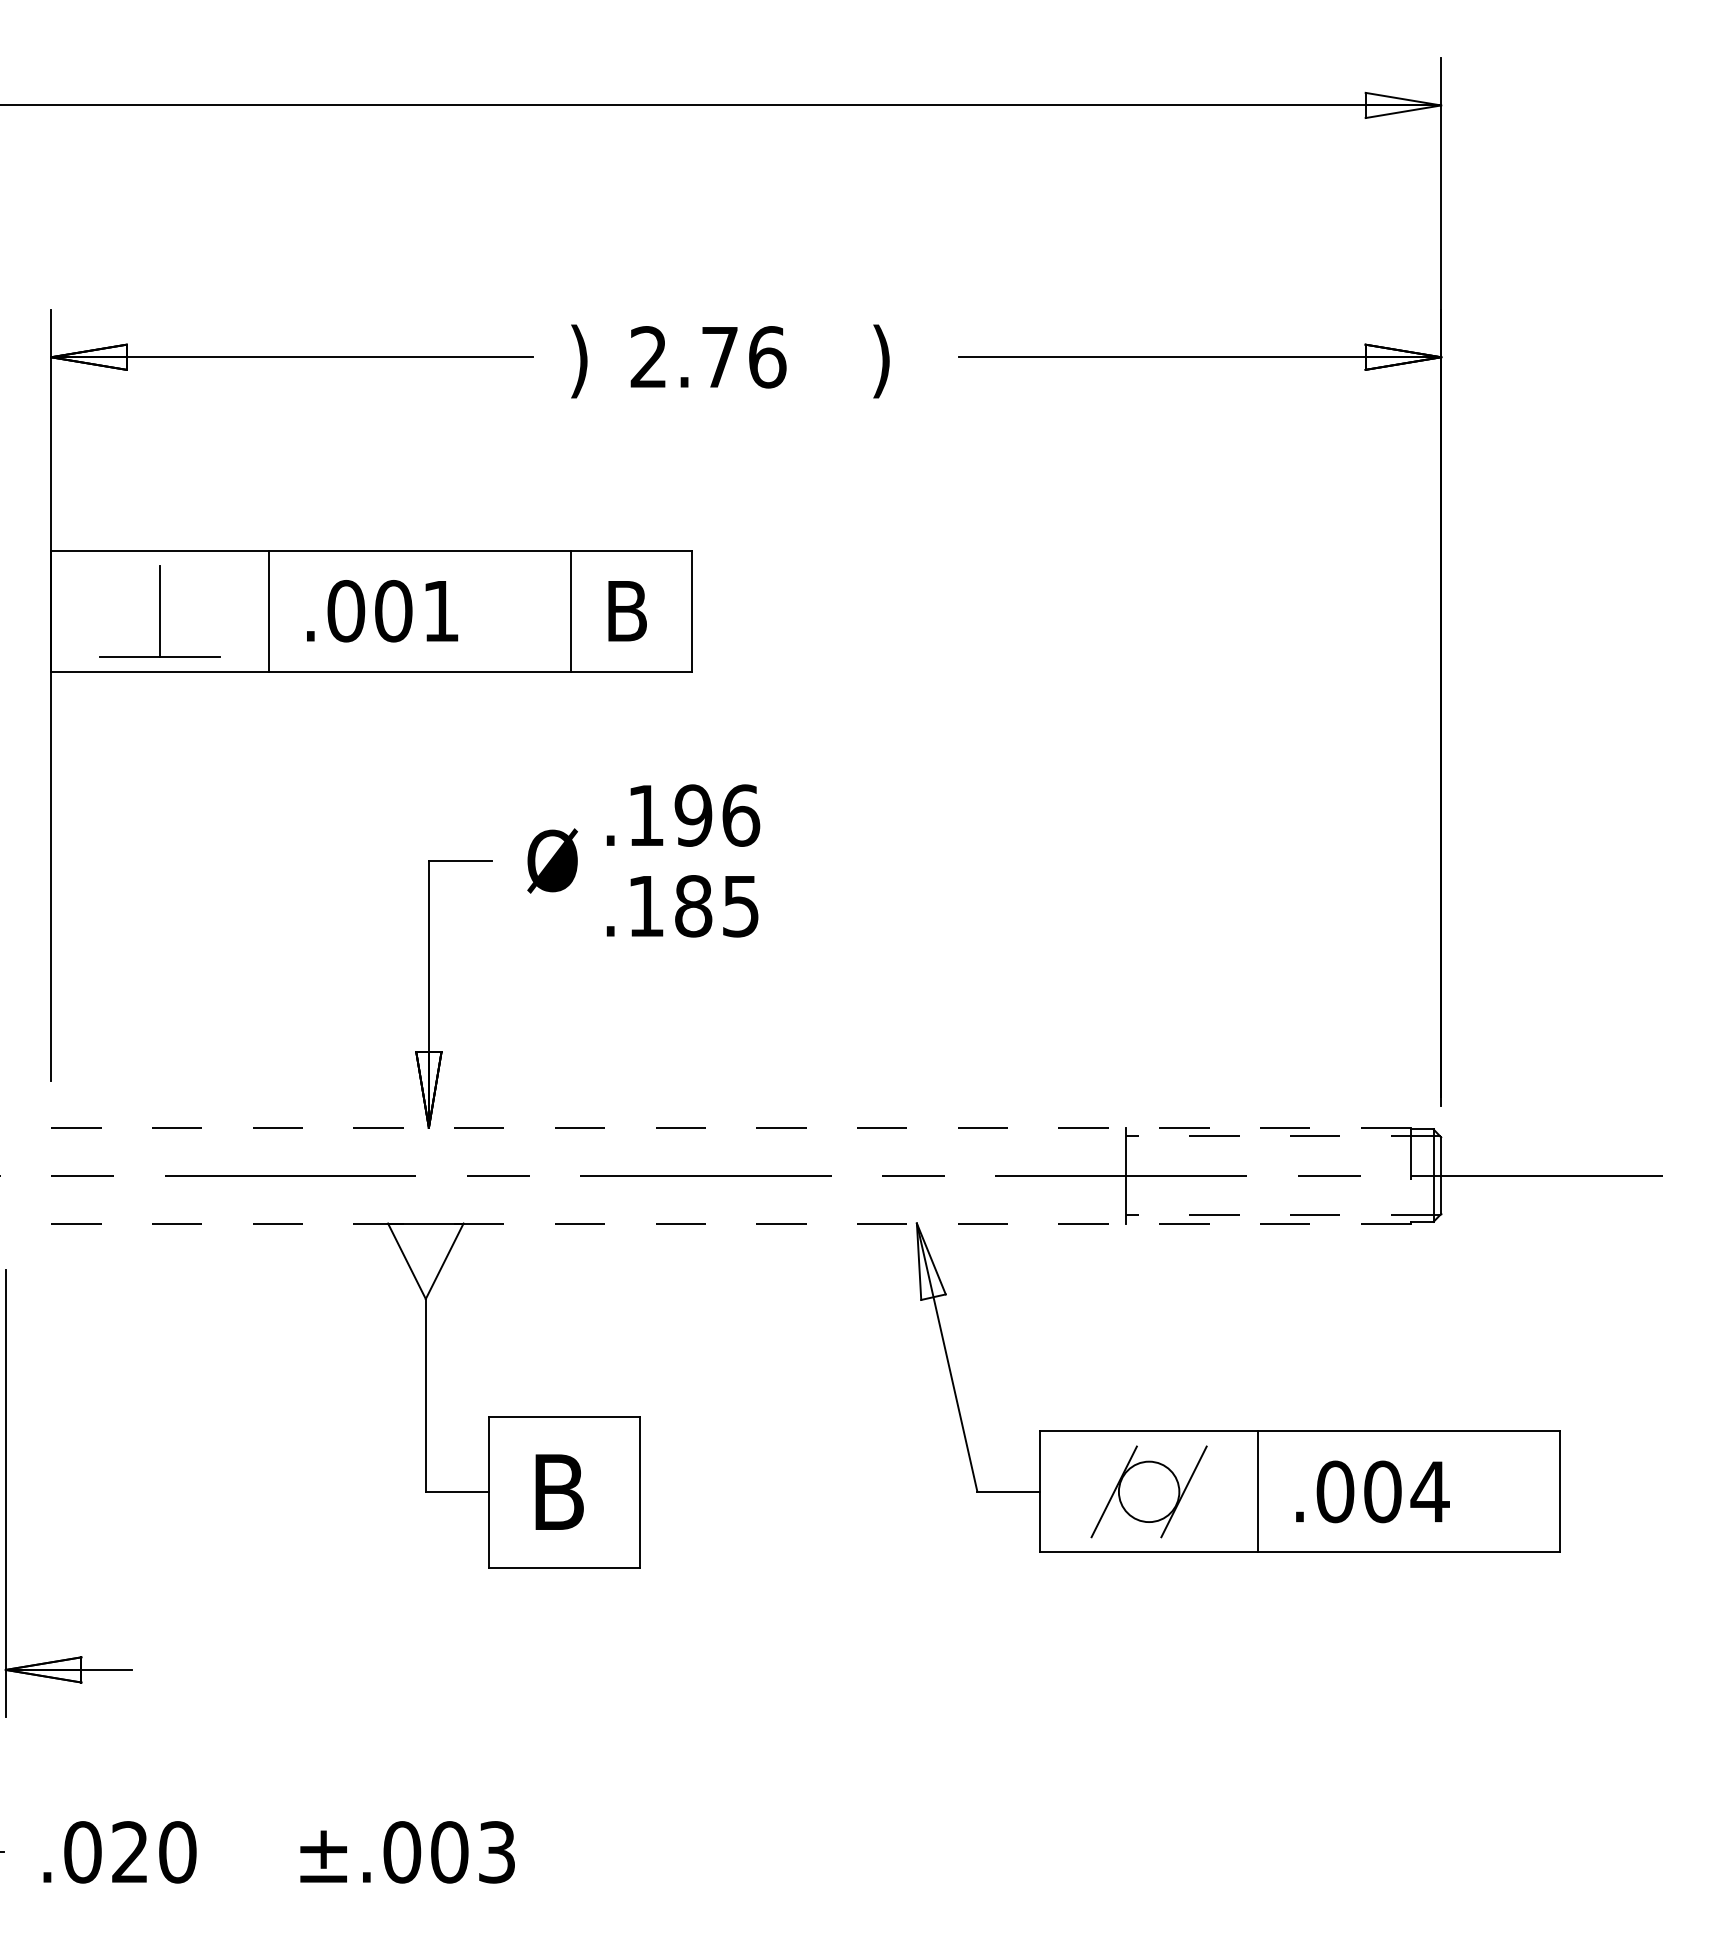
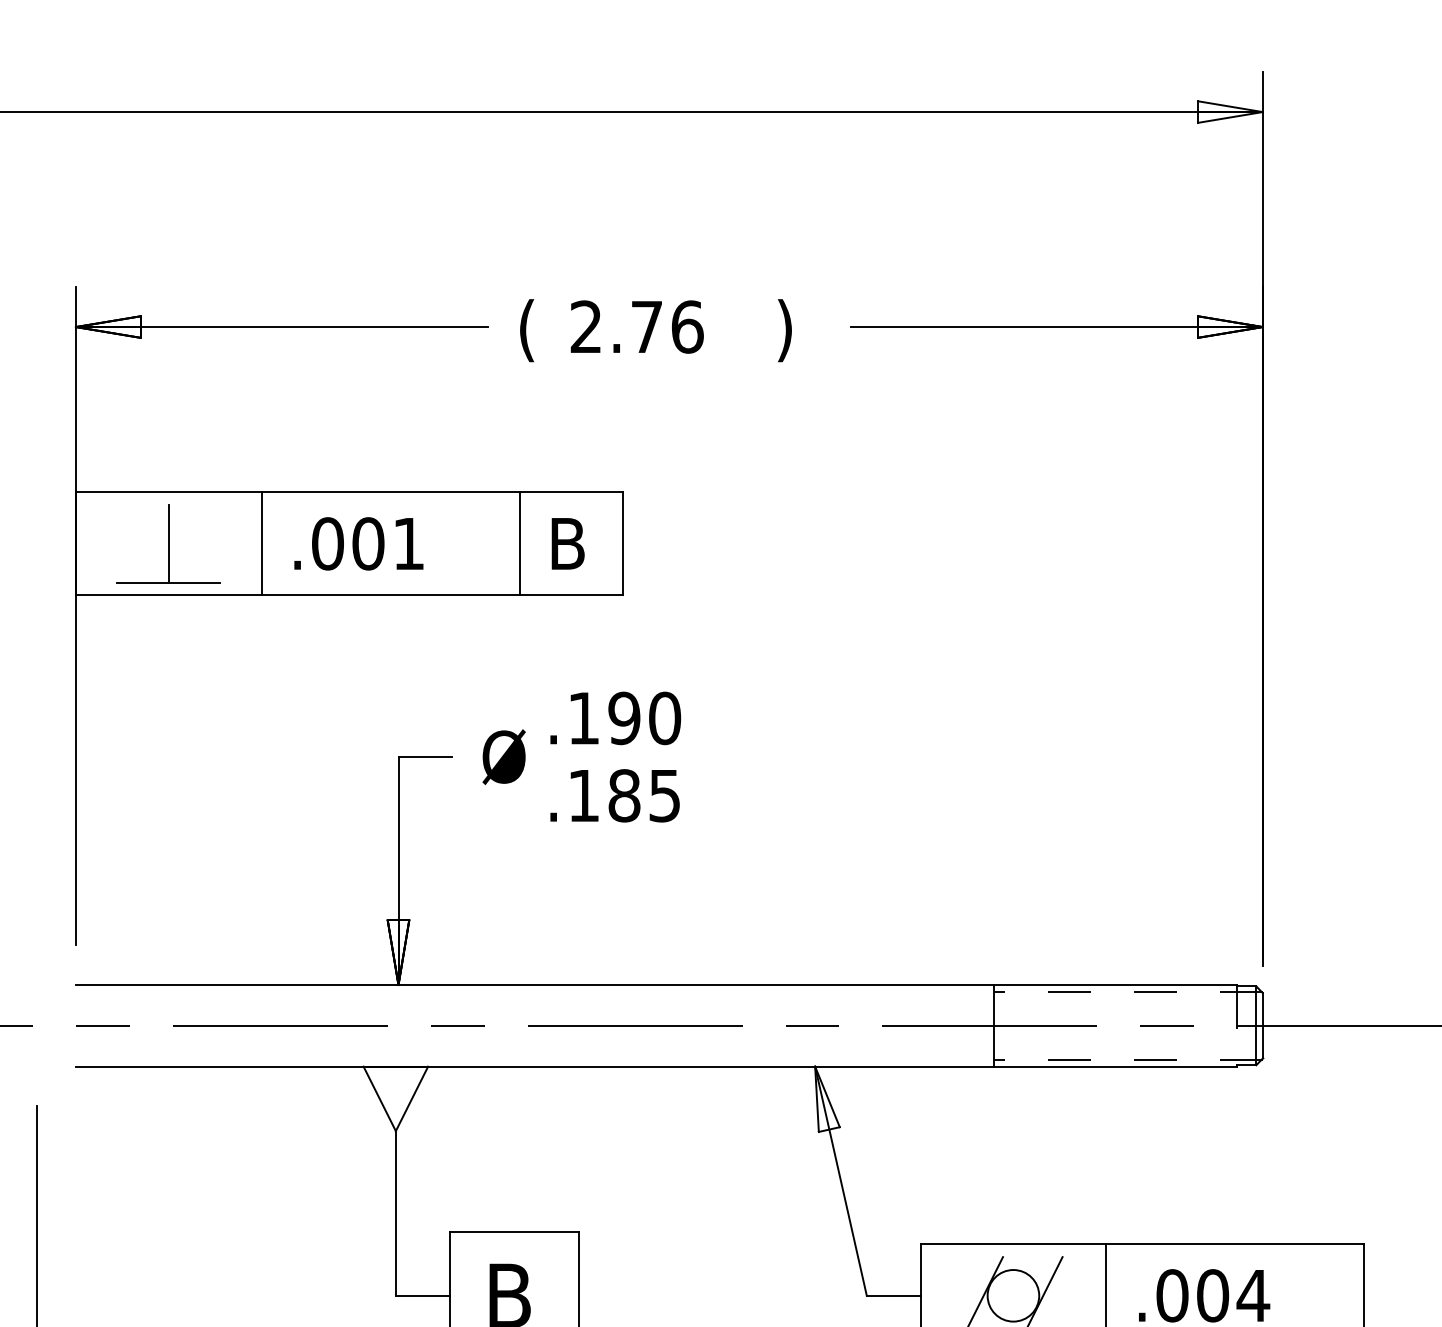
text: (579, 361) -> (527, 330), ) -> (
text: (741, 815) -> (665, 718), .196 -> .190
line: (731, 1127) -> (656, 984), dashed -> solid
line: (731, 1223) -> (656, 1066), dashed -> solid

